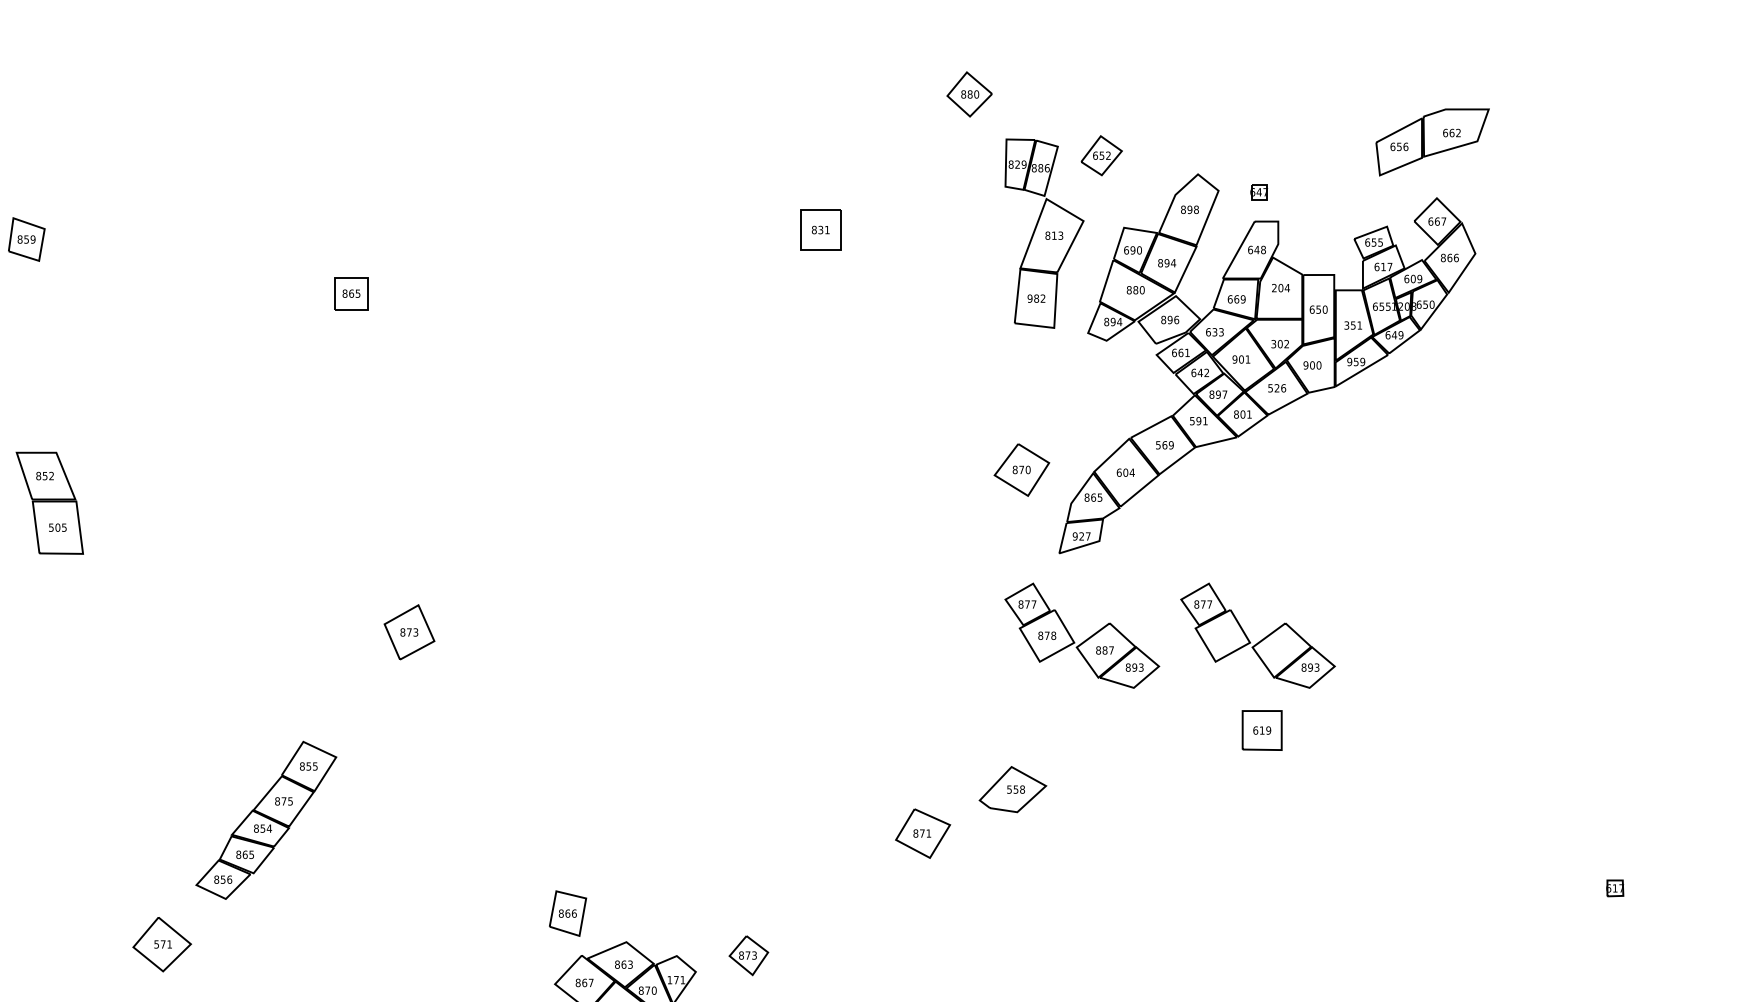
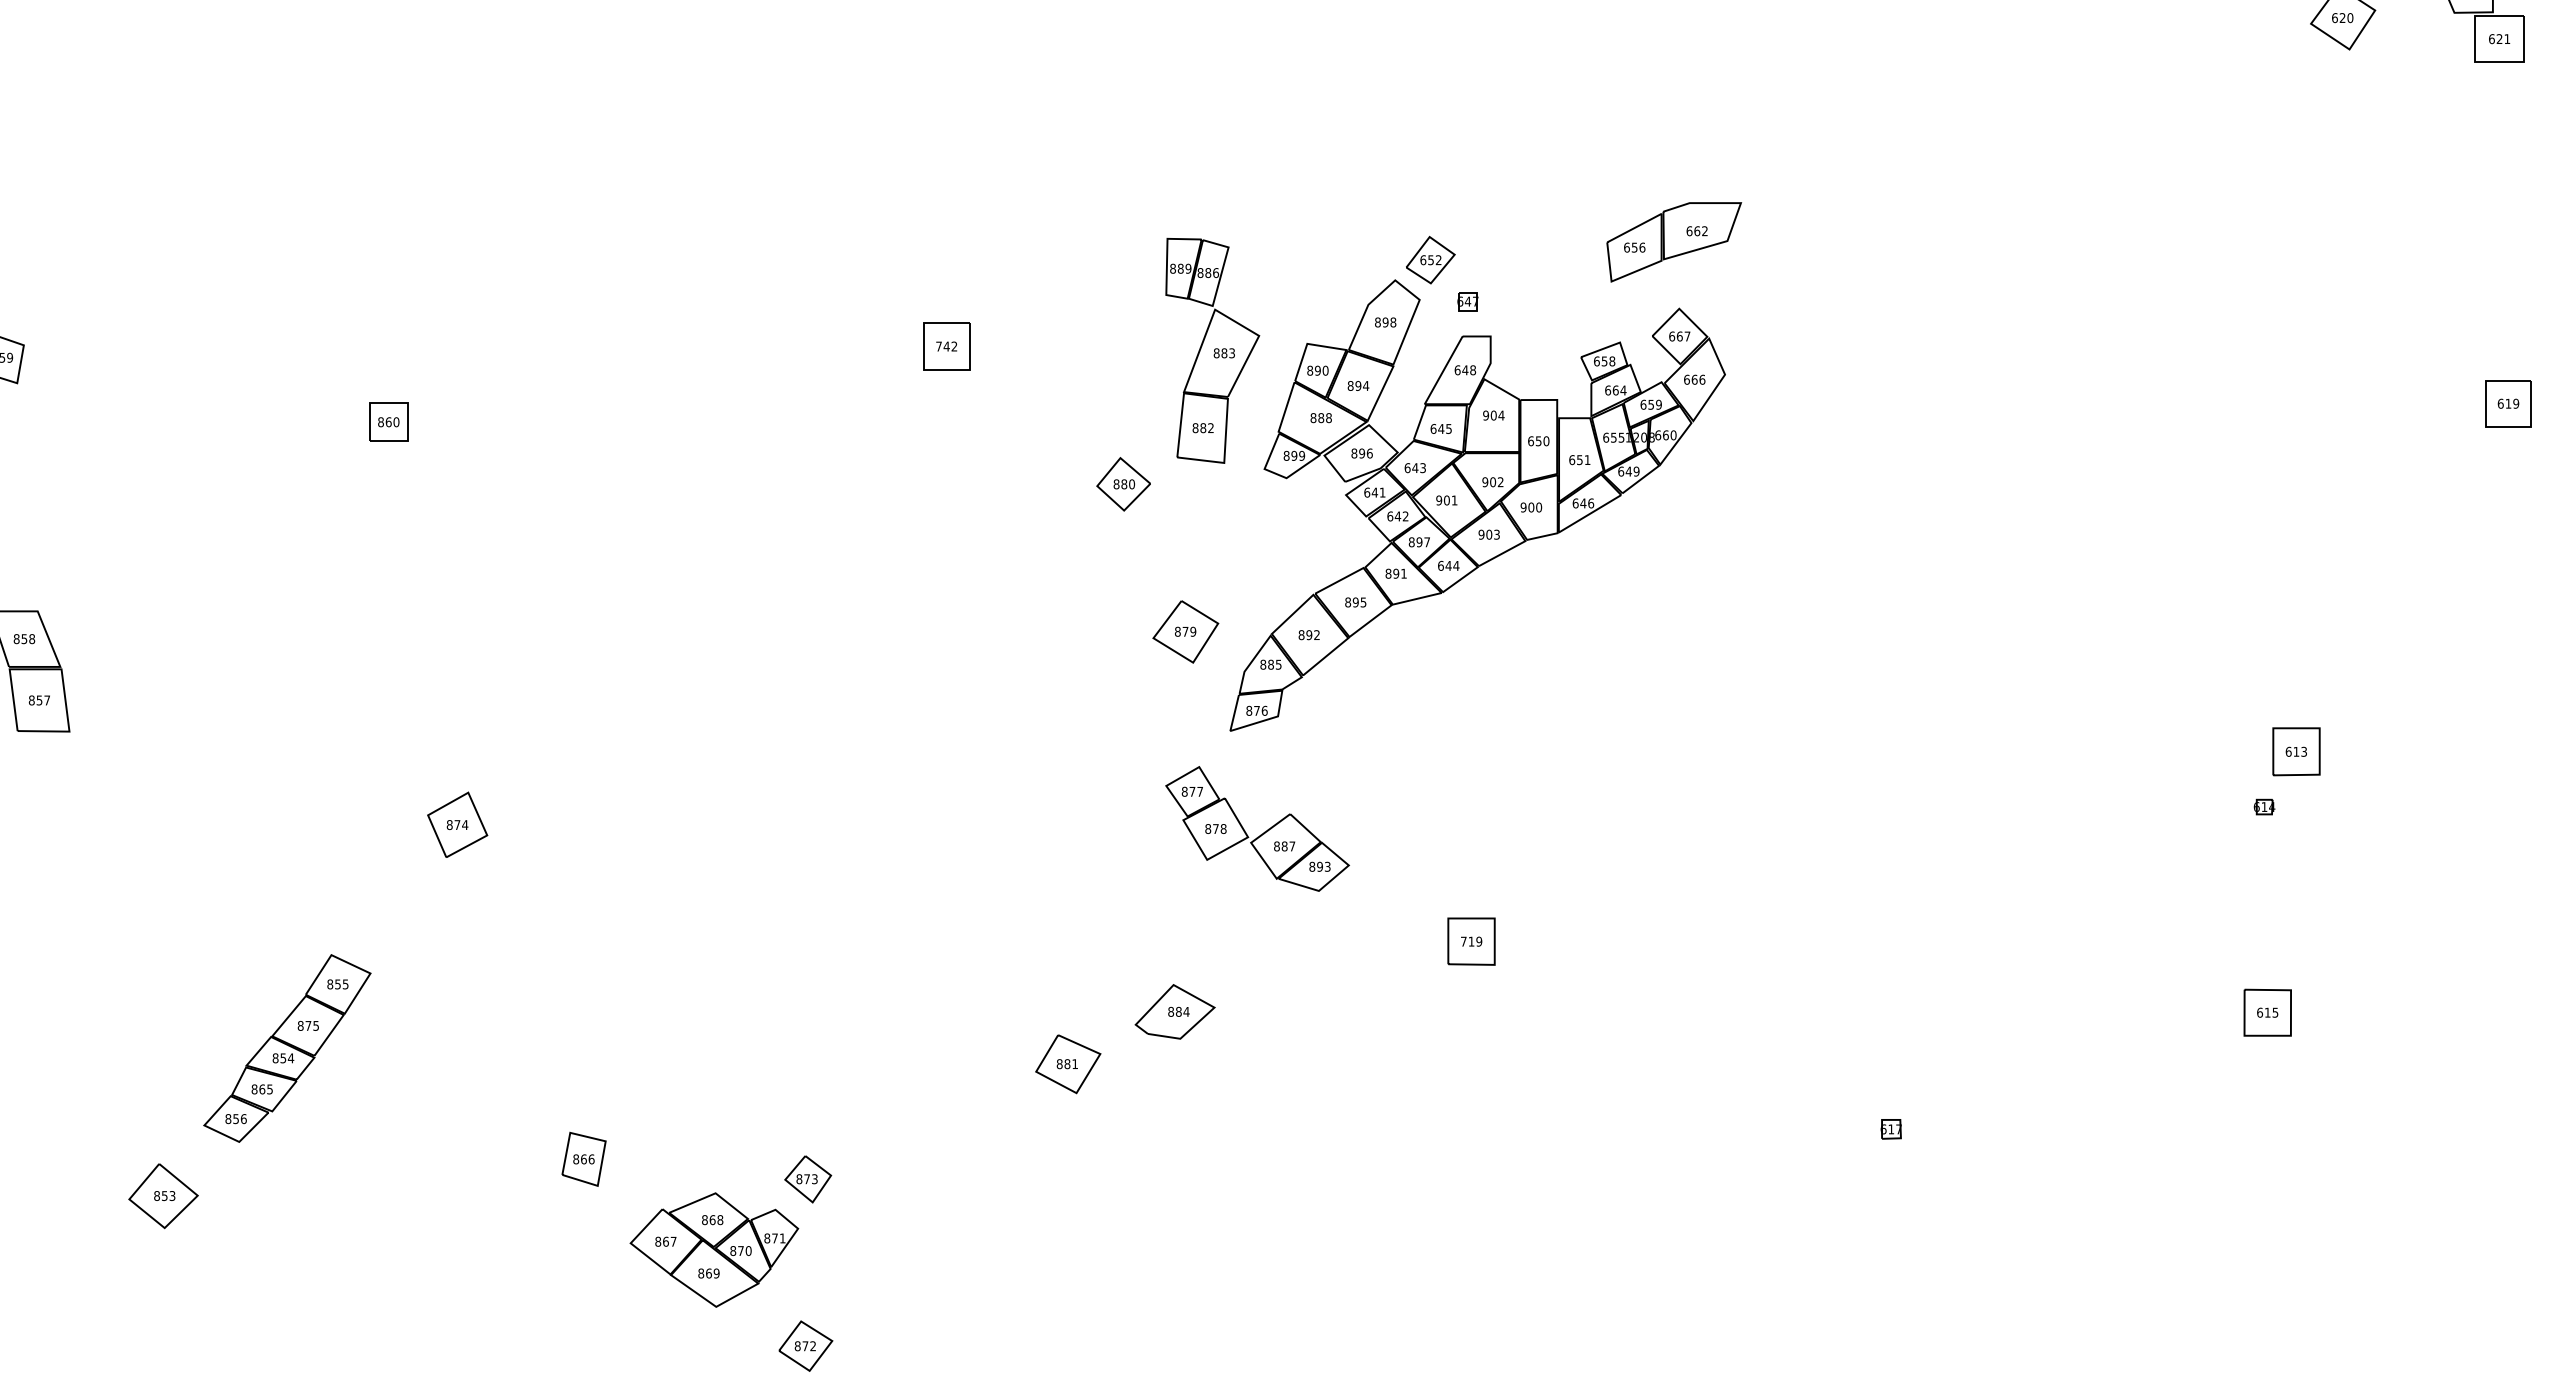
part: (969, 94) -> (1123, 484), moved
part: (1101, 156) -> (1430, 260), moved
text: (1017, 164) -> (1180, 268), 829 -> 889
text: (820, 230) -> (946, 346), 831 -> 742
text: (1054, 235) -> (1224, 353), 813 -> 883
text: (1380, 242) -> (1612, 361), 655 -> 658
text: (1126, 250) -> (1310, 370), 690 -> 890
text: (1442, 257) -> (1686, 379), 866 -> 666
text: (1386, 267) -> (1619, 390), 617 -> 664
text: (1413, 278) -> (1651, 404), 609 -> 659
text: (1274, 288) -> (1486, 415), 204 -> 904
text: (1141, 289) -> (1328, 417), 880 -> 888
text: (358, 293) -> (396, 422), 865 -> 860
text: (1030, 298) -> (1195, 428), 982 -> 882
text: (1239, 298) -> (1444, 428), 669 -> 645
text: (1425, 304) -> (1665, 435), 650 -> 660
text: (1119, 321) -> (1301, 455), 894 -> 899
text: (1347, 325) -> (1572, 460), 351 -> 651
text: (1215, 332) -> (1415, 468), 633 -> 643
text: (1273, 343) -> (1485, 481), 302 -> 902
text: (1180, 352) -> (1374, 492), 661 -> 641
text: (1356, 362) -> (1583, 503), 959 -> 646
text: (1277, 388) -> (1489, 534), 526 -> 903
text: (1242, 414) -> (1448, 565), 801 -> 644
text: (1192, 420) -> (1388, 573), 591 -> 891
text: (1164, 445) -> (1355, 602), 569 -> 895
text: (1028, 469) -> (1193, 631), 870 -> 879
text: (1125, 473) -> (1309, 635), 604 -> 892
text: (51, 476) -> (32, 639), 852 -> 858
text: (1093, 497) -> (1270, 664), 865 -> 885
text: (57, 527) -> (39, 700), 505 -> 857
text: (1081, 536) -> (1256, 710), 927 -> 876
text: (416, 632) -> (465, 825), 873 -> 874
part: (1260, 640) -> (1469, 834), removed
text: (1255, 730) -> (1463, 941), 619 -> 719
text: (1015, 789) -> (1178, 1011), 558 -> 884
text: (922, 833) -> (1067, 1064), 871 -> 881
part: (567, 912) -> (583, 1158), moved
text: (162, 944) -> (164, 1196), 571 -> 853
part: (749, 955) -> (808, 1179), moved
text: (630, 965) -> (720, 1220), 863 -> 868
text: (670, 980) -> (767, 1238), 171 -> 871

